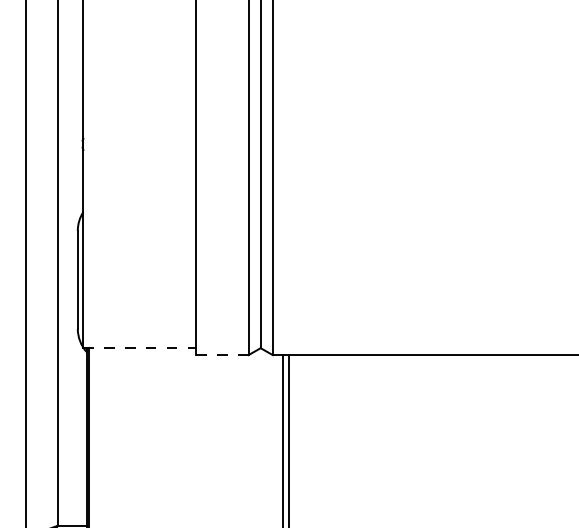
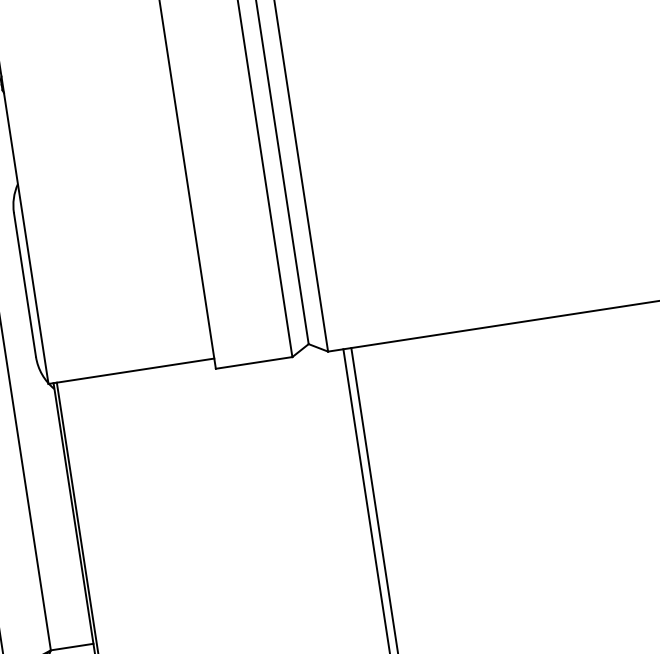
line: (140, 348) -> (132, 371), dashed -> solid
line: (222, 355) -> (254, 363), dashed -> solid

